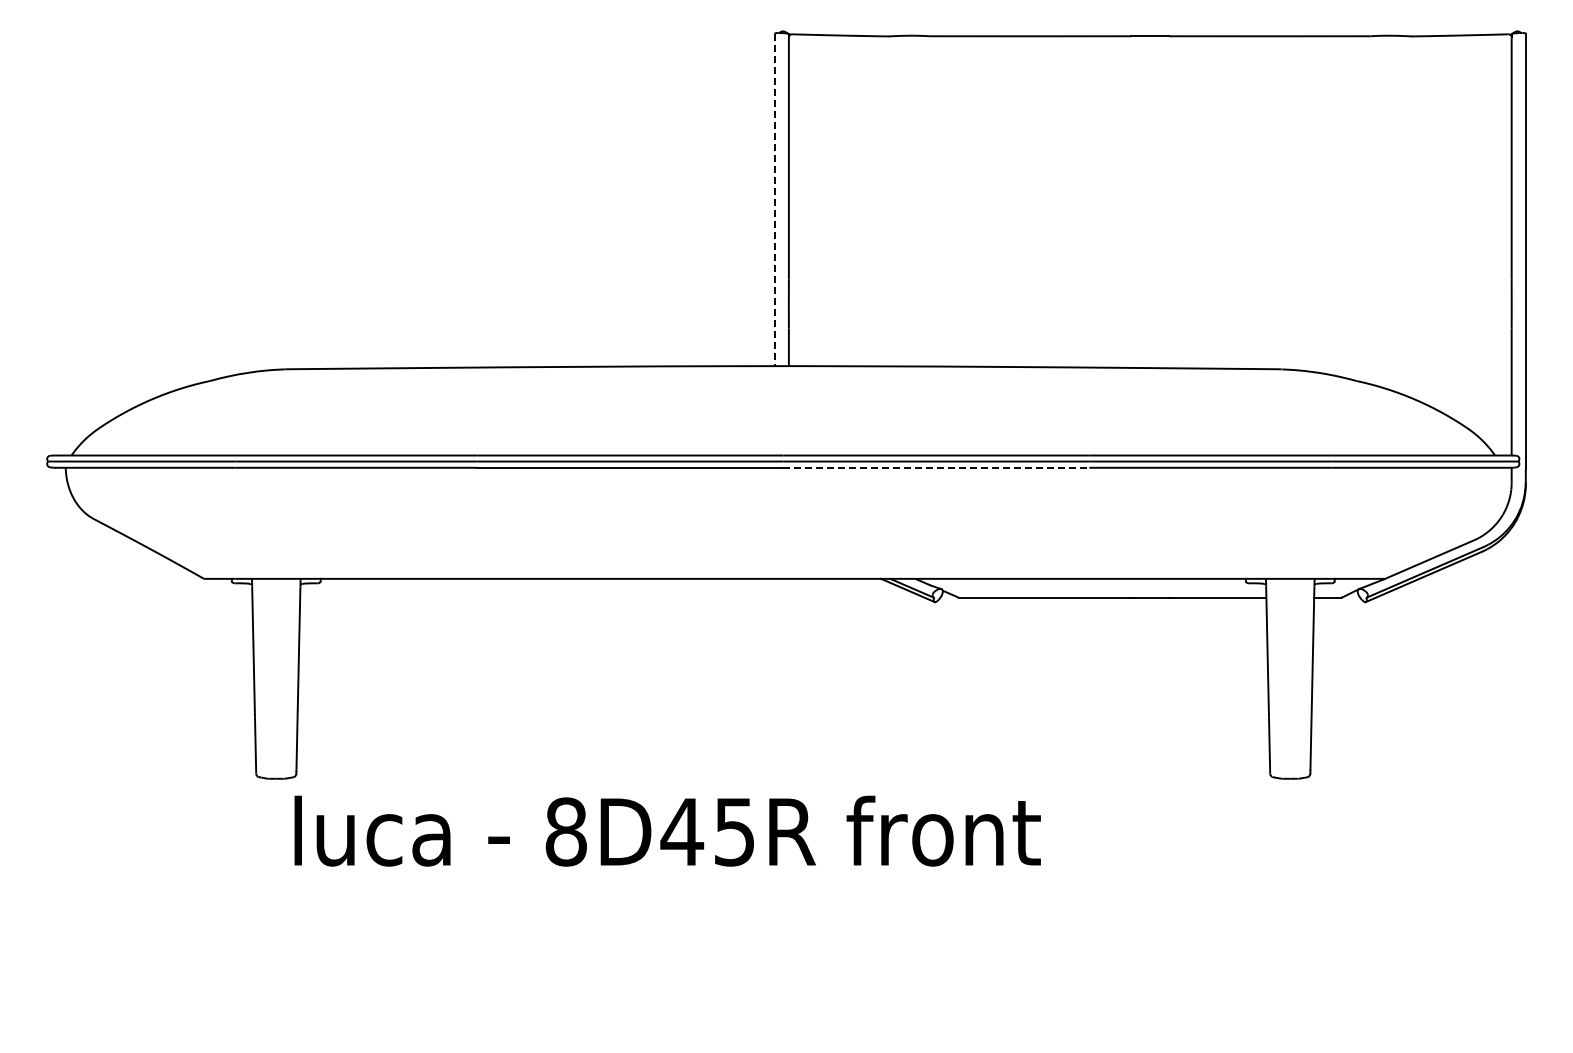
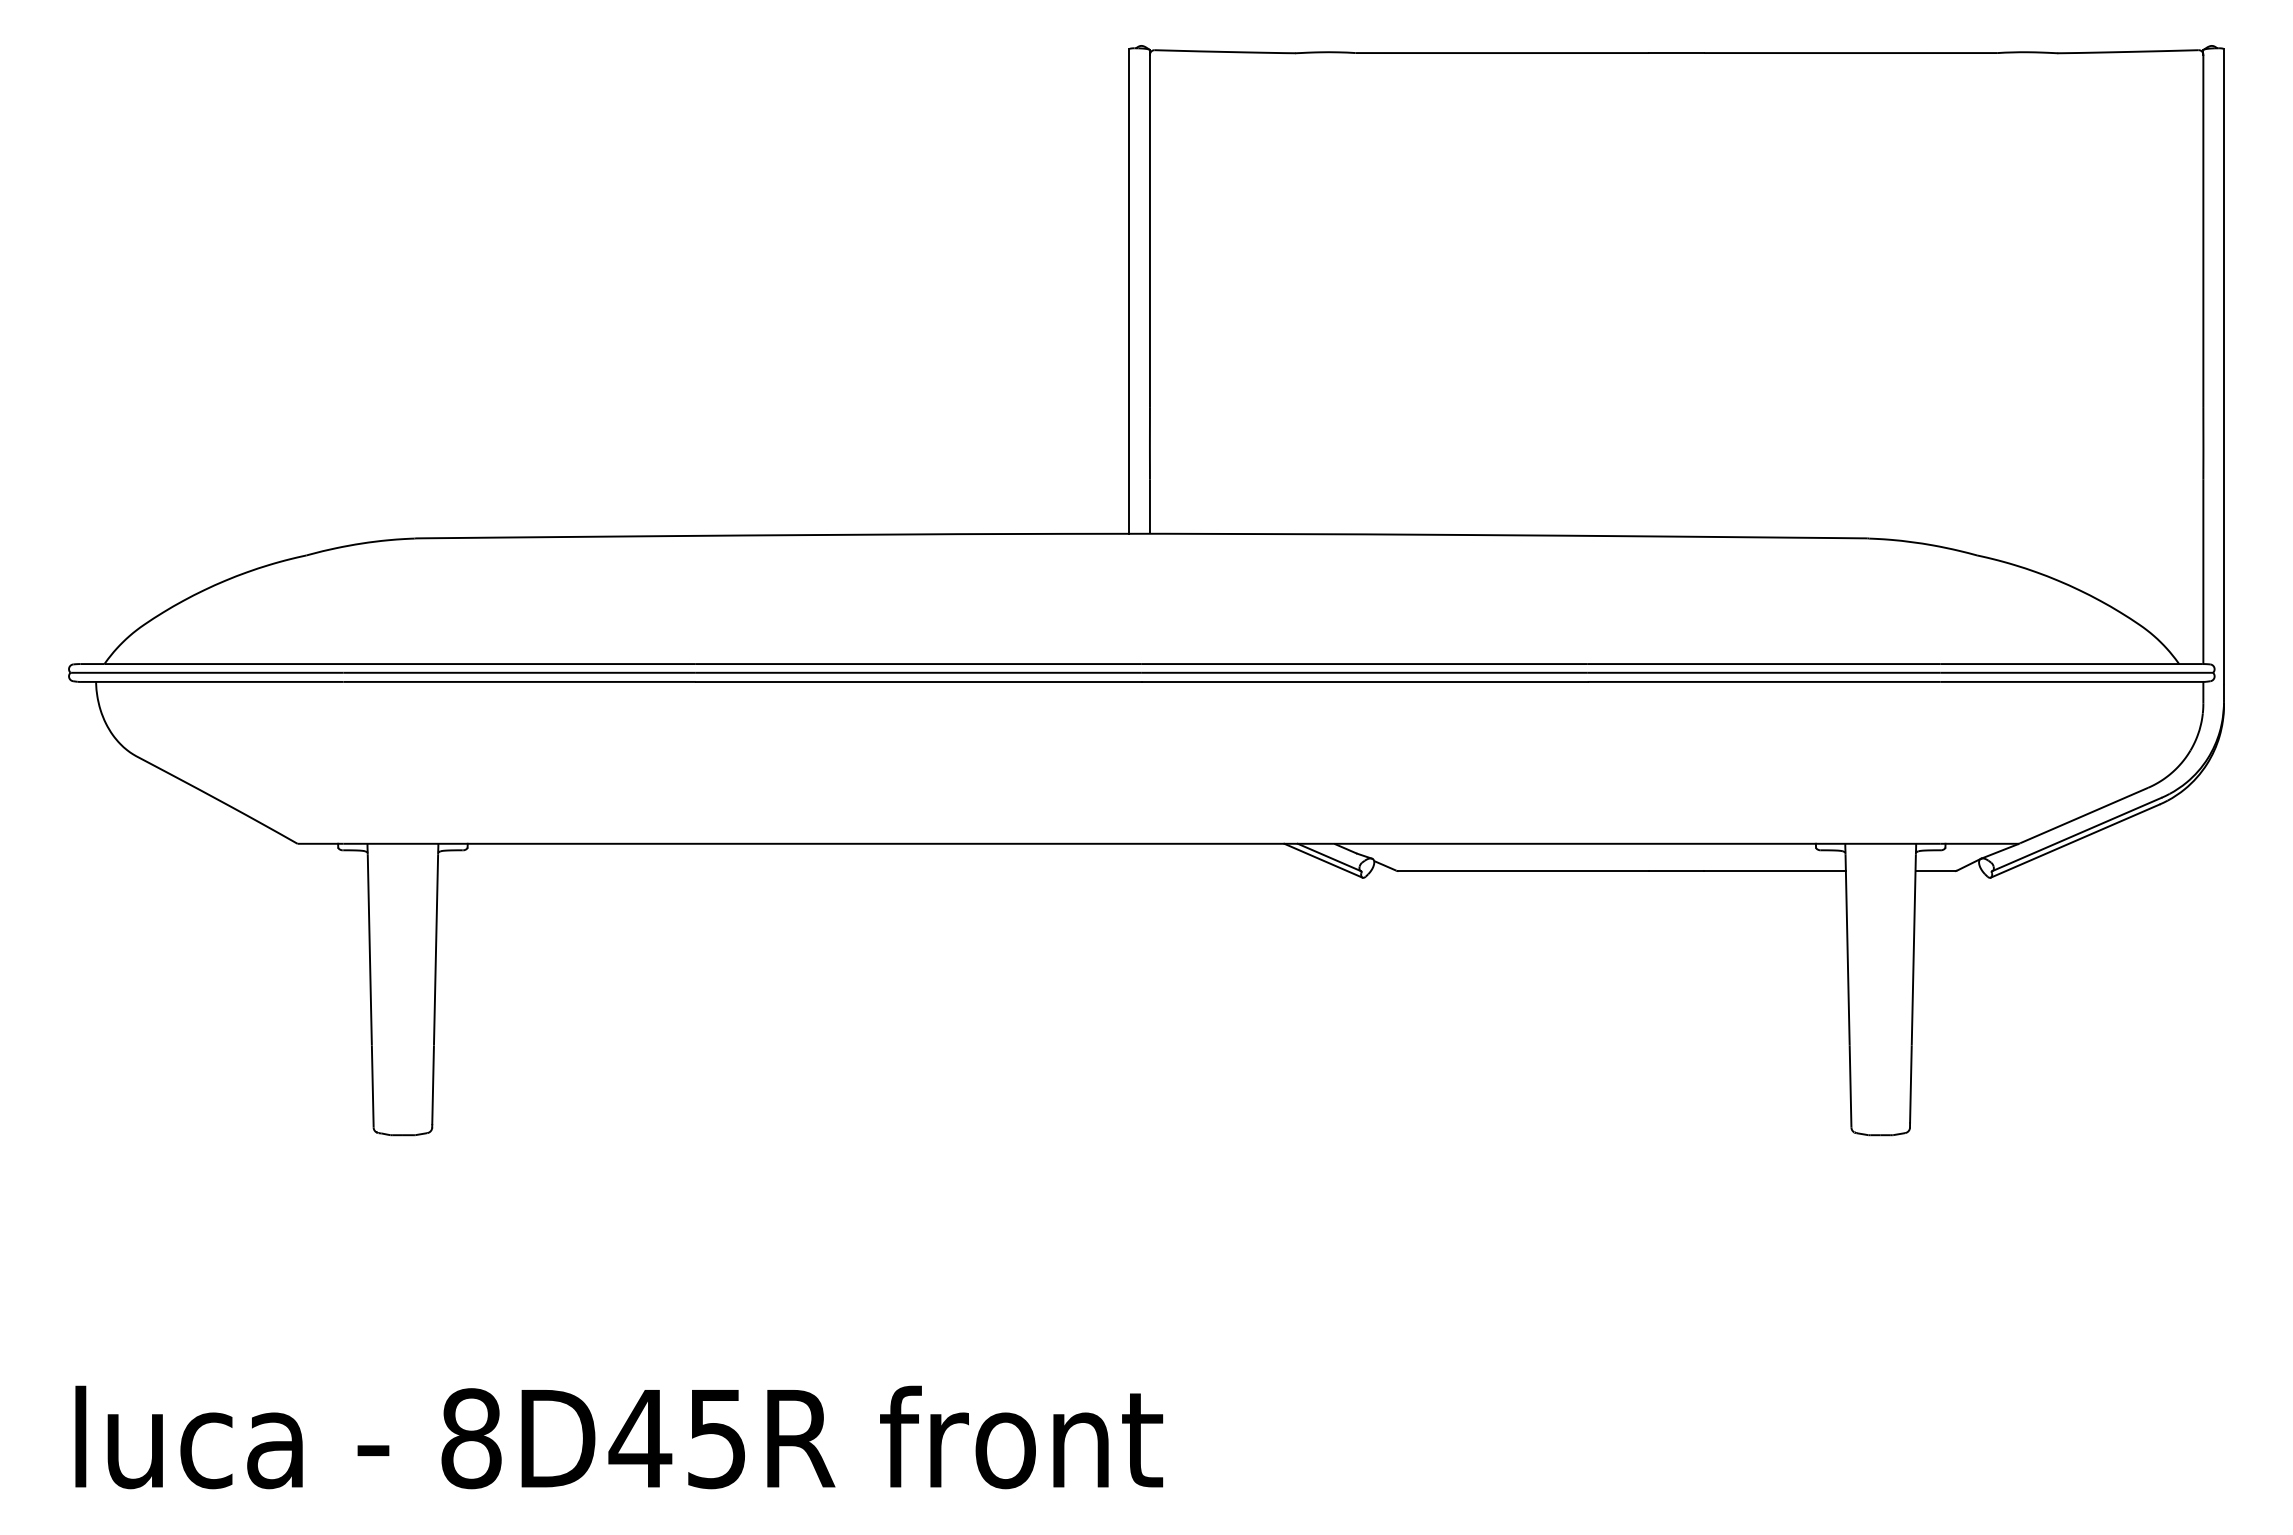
line: (774, 200) -> (1129, 292), dashed -> solid
line: (936, 467) -> (1365, 681), dashed -> solid
text: (667, 830) -> (618, 1436), moved

